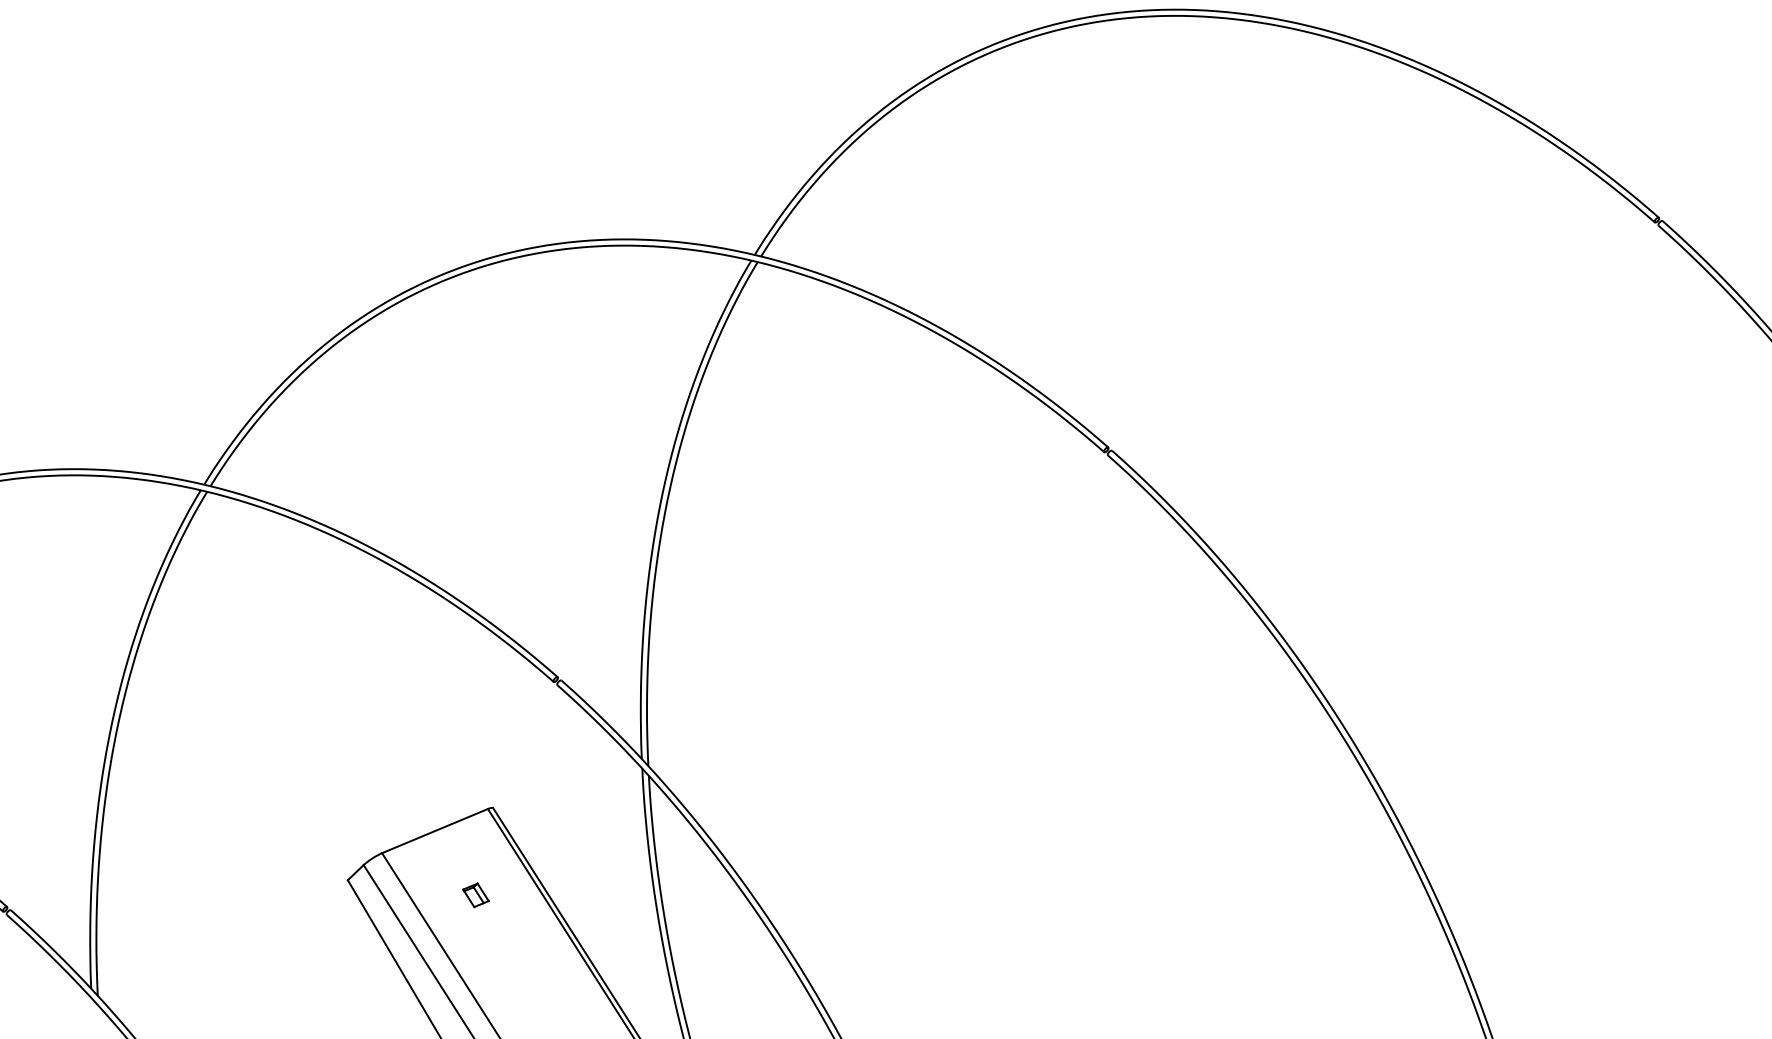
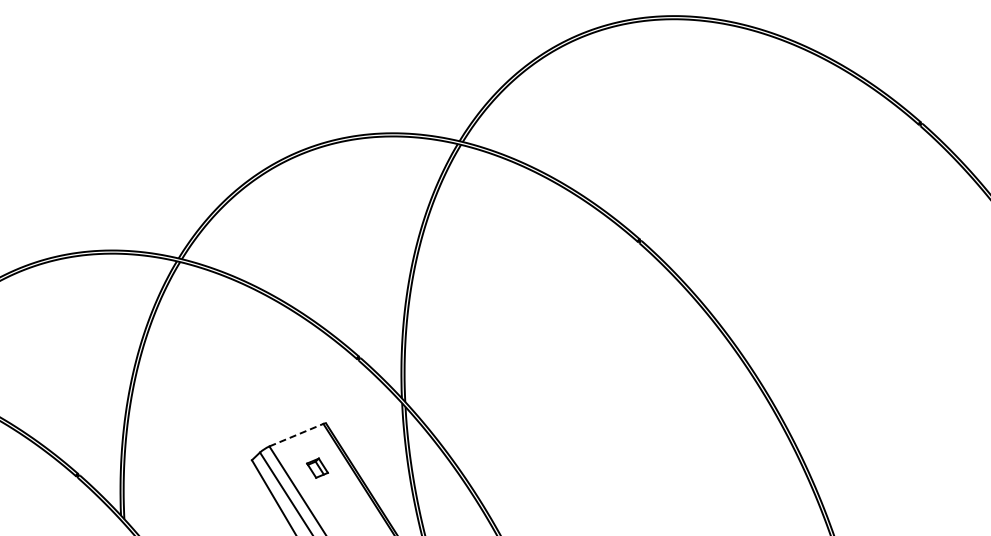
line: (435, 829) -> (296, 434), solid -> dashed
part: (474, 894) -> (316, 467), size x1.6

